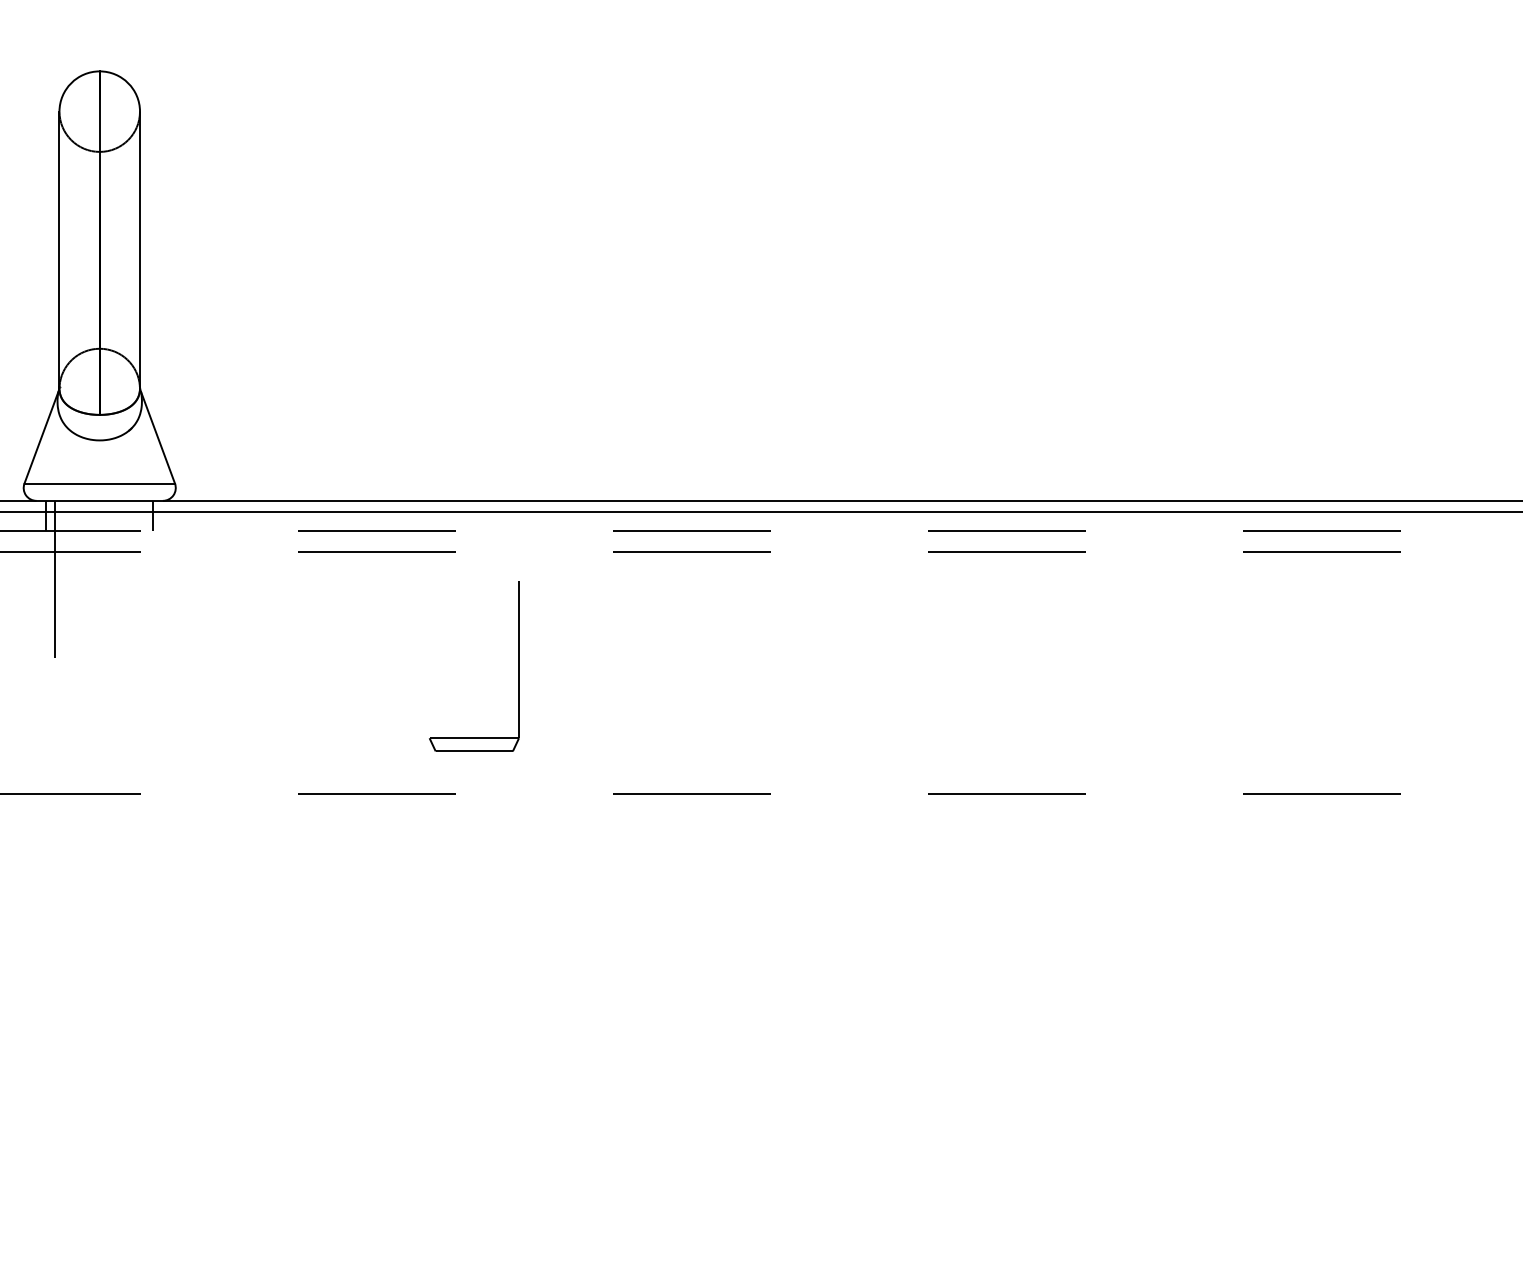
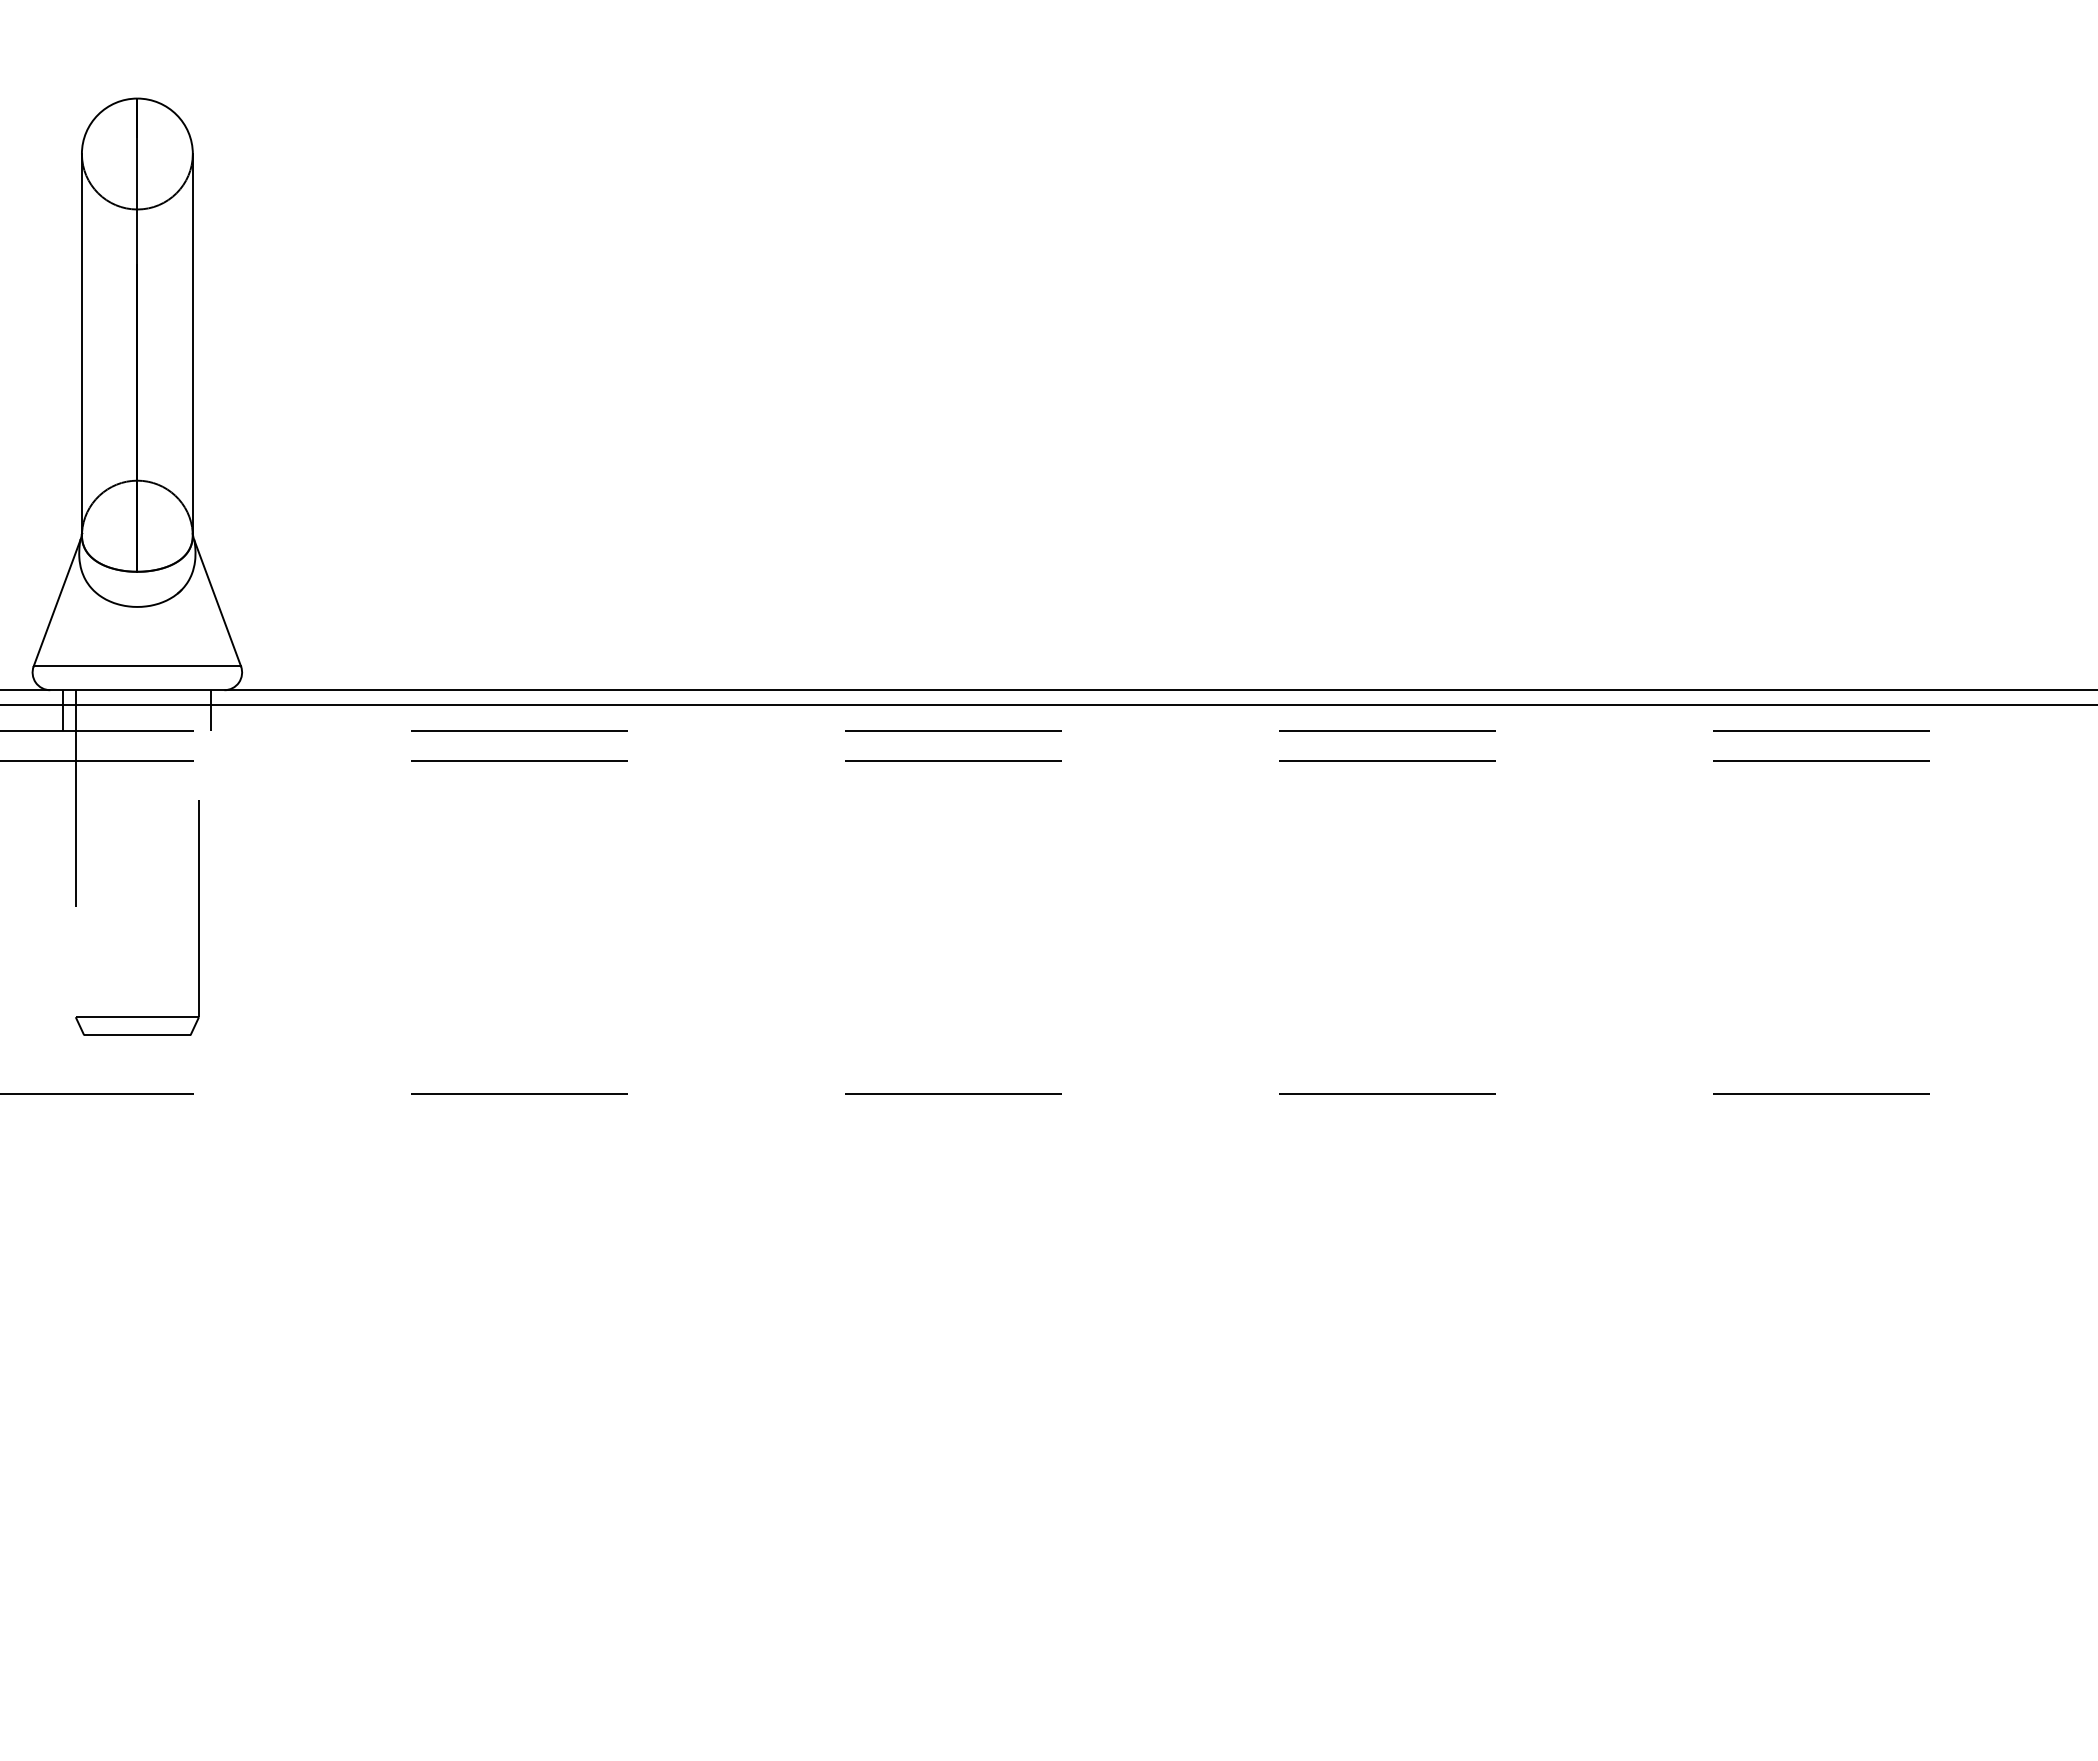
part: (518, 665) -> (198, 917), moved

